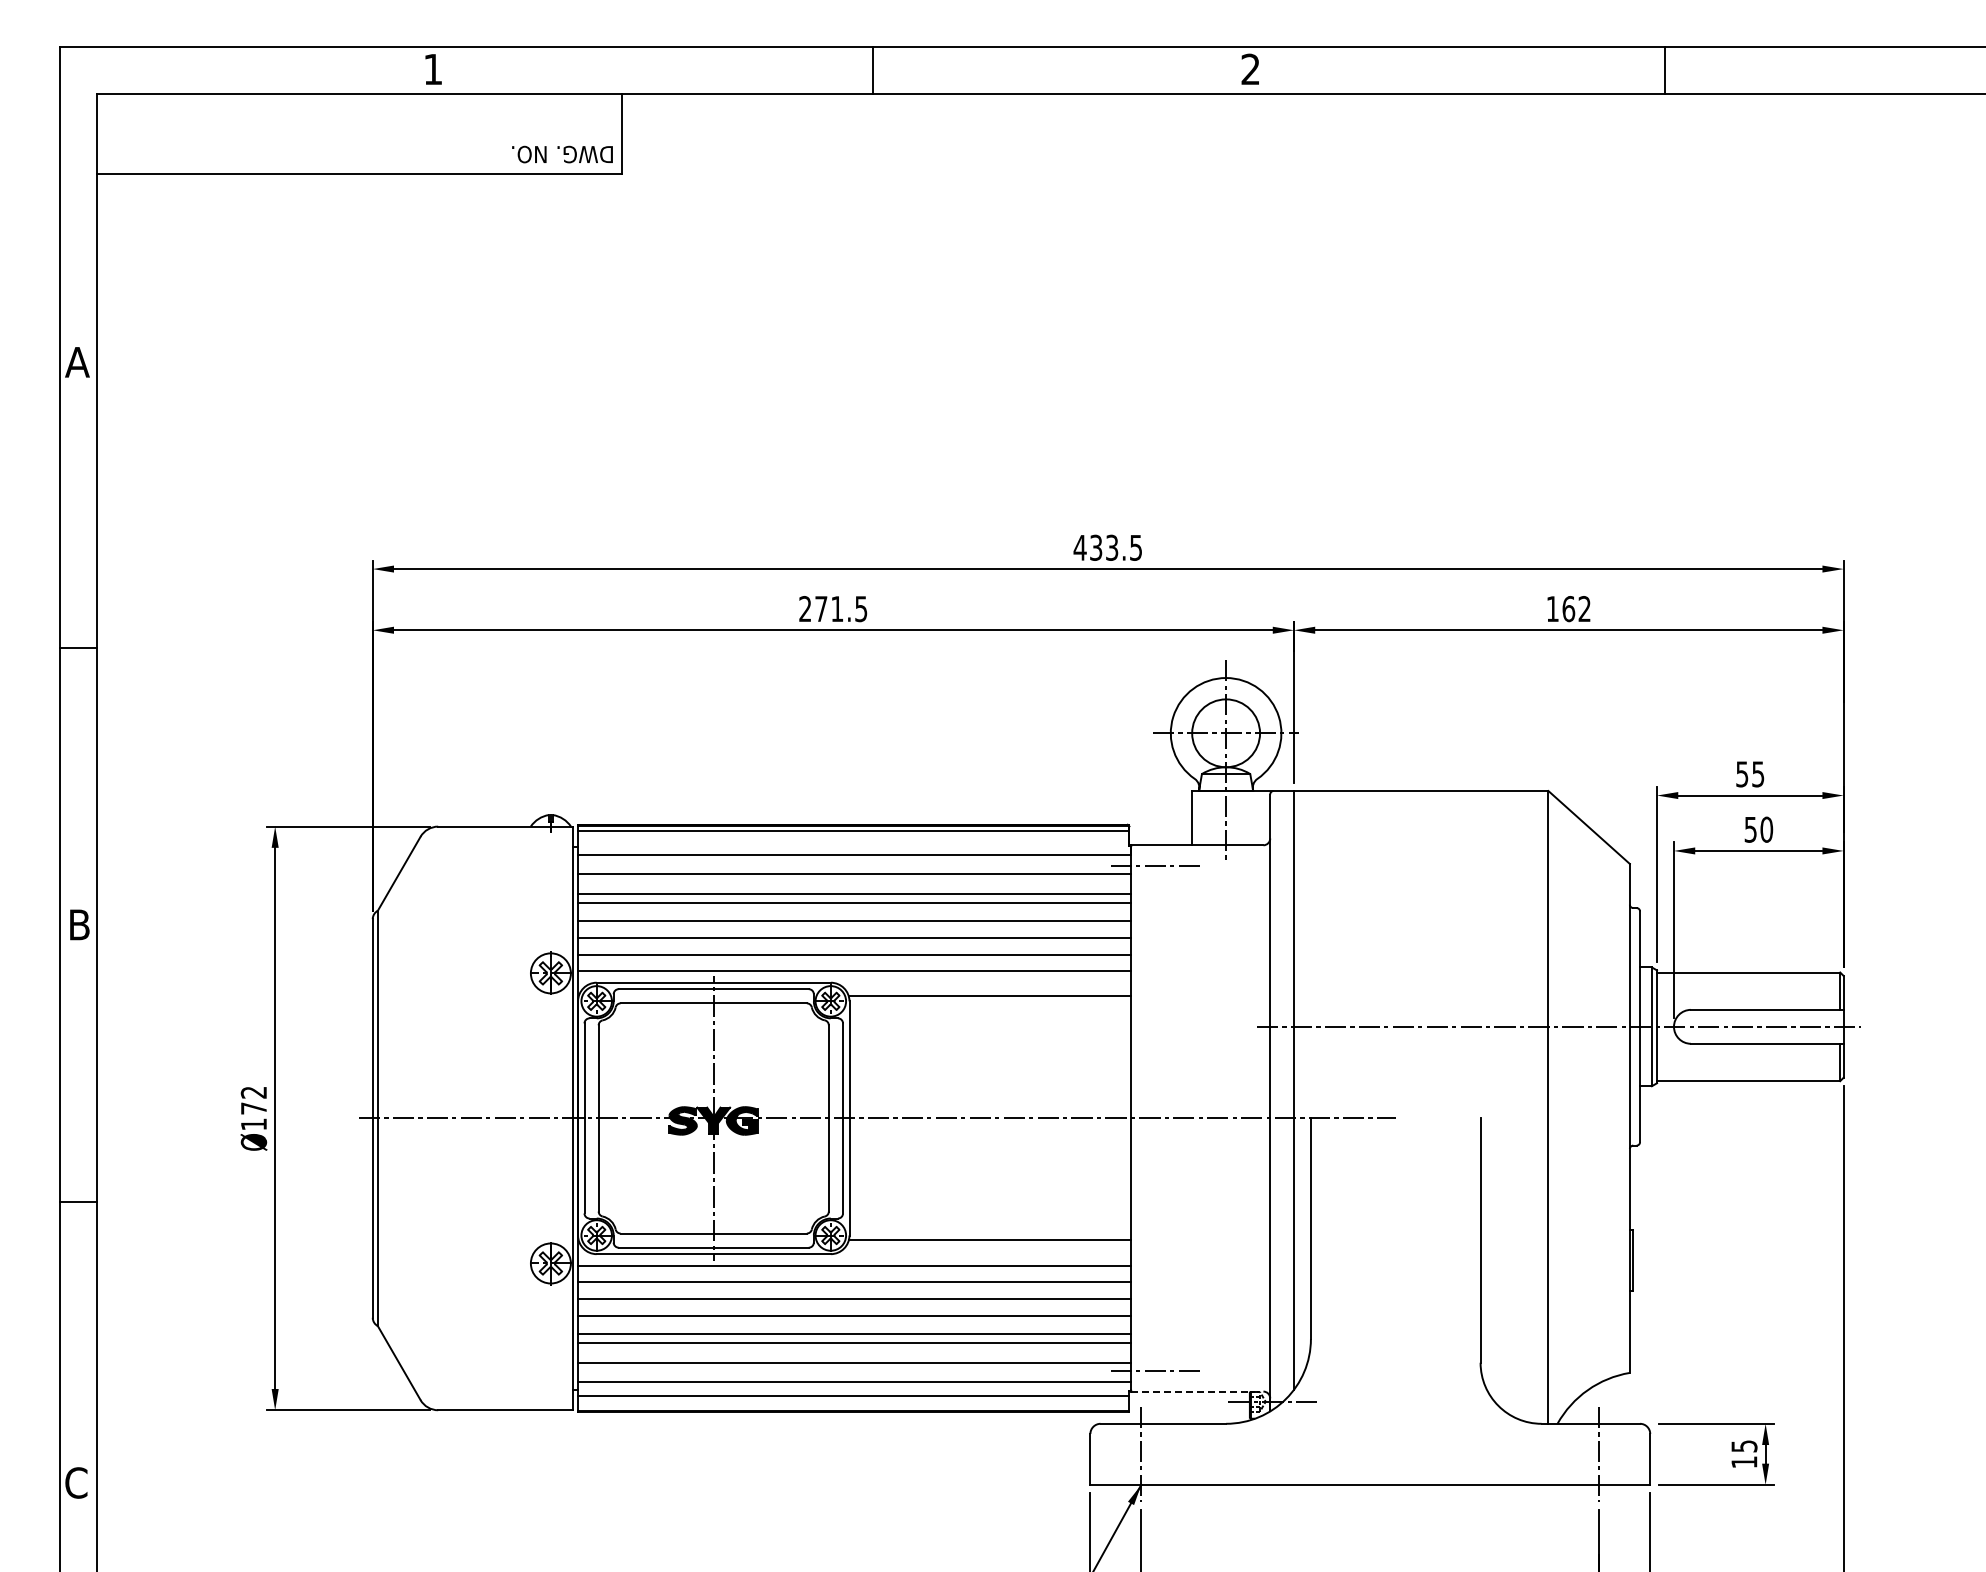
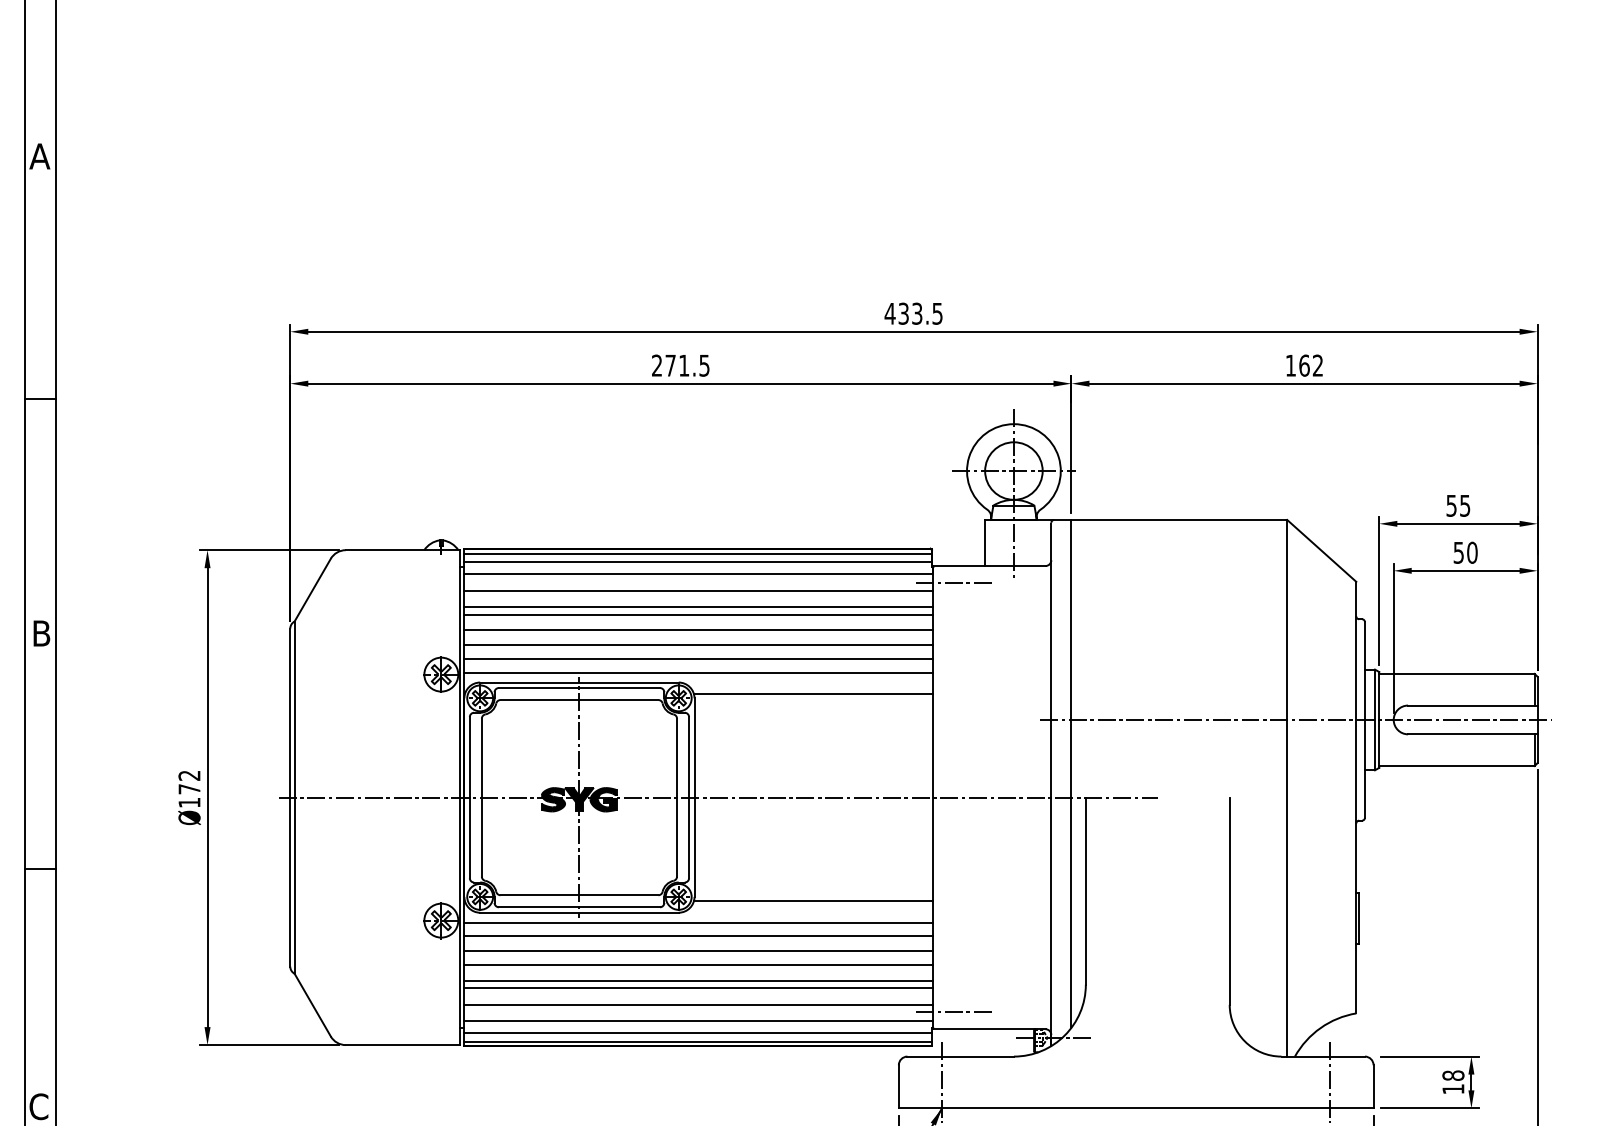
line: (853, 840) -> (697, 561), added
line: (1197, 1391) -> (989, 1029), dashed -> solid
line: (853, 1406) -> (697, 1041), added
text: (1744, 1446) -> (1453, 1075), 15 -> 18

